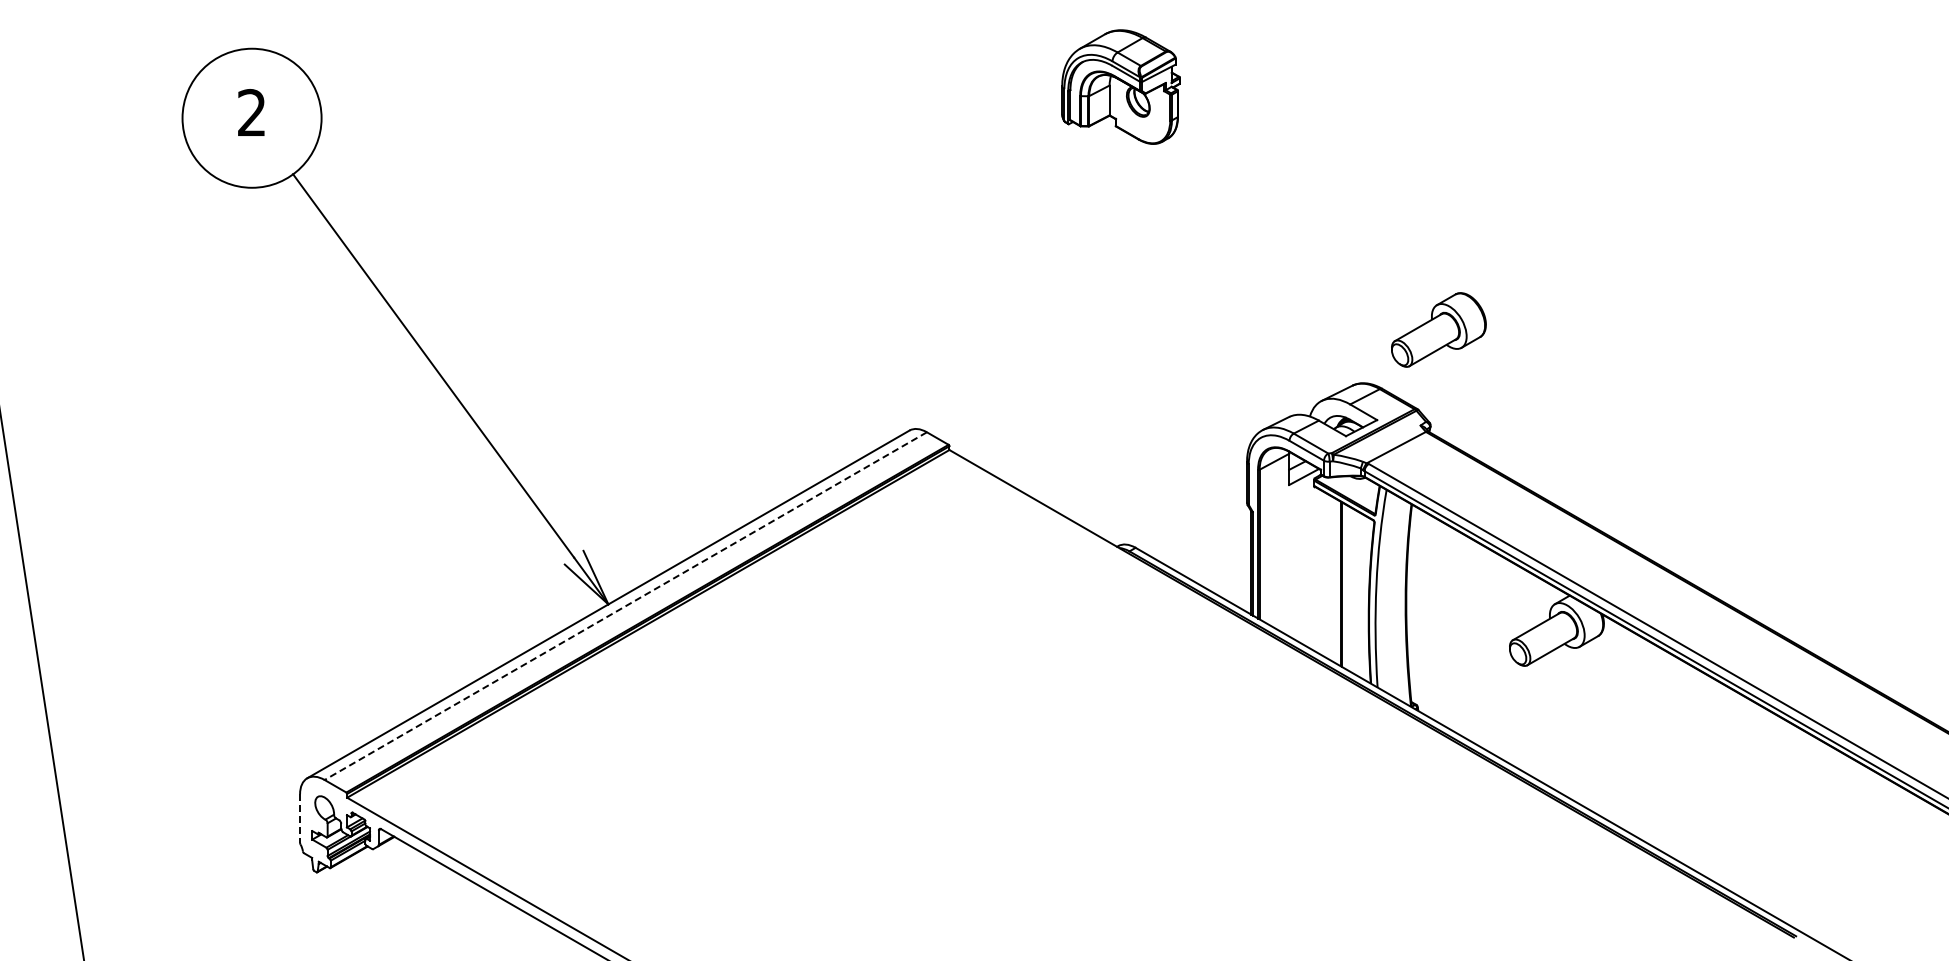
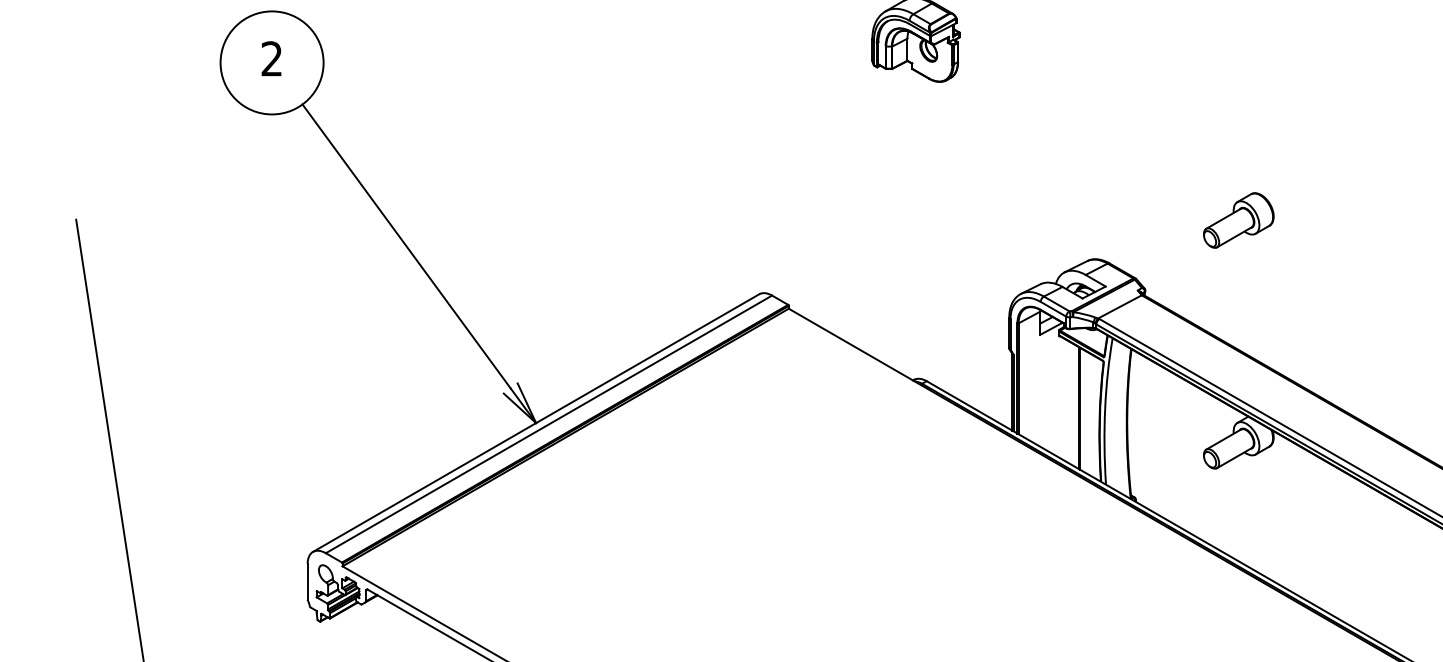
part: (1438, 329) -> (1238, 220), moved
line: (625, 606) -> (548, 424), dashed -> solid
line: (300, 818) -> (307, 581), dashed -> solid

